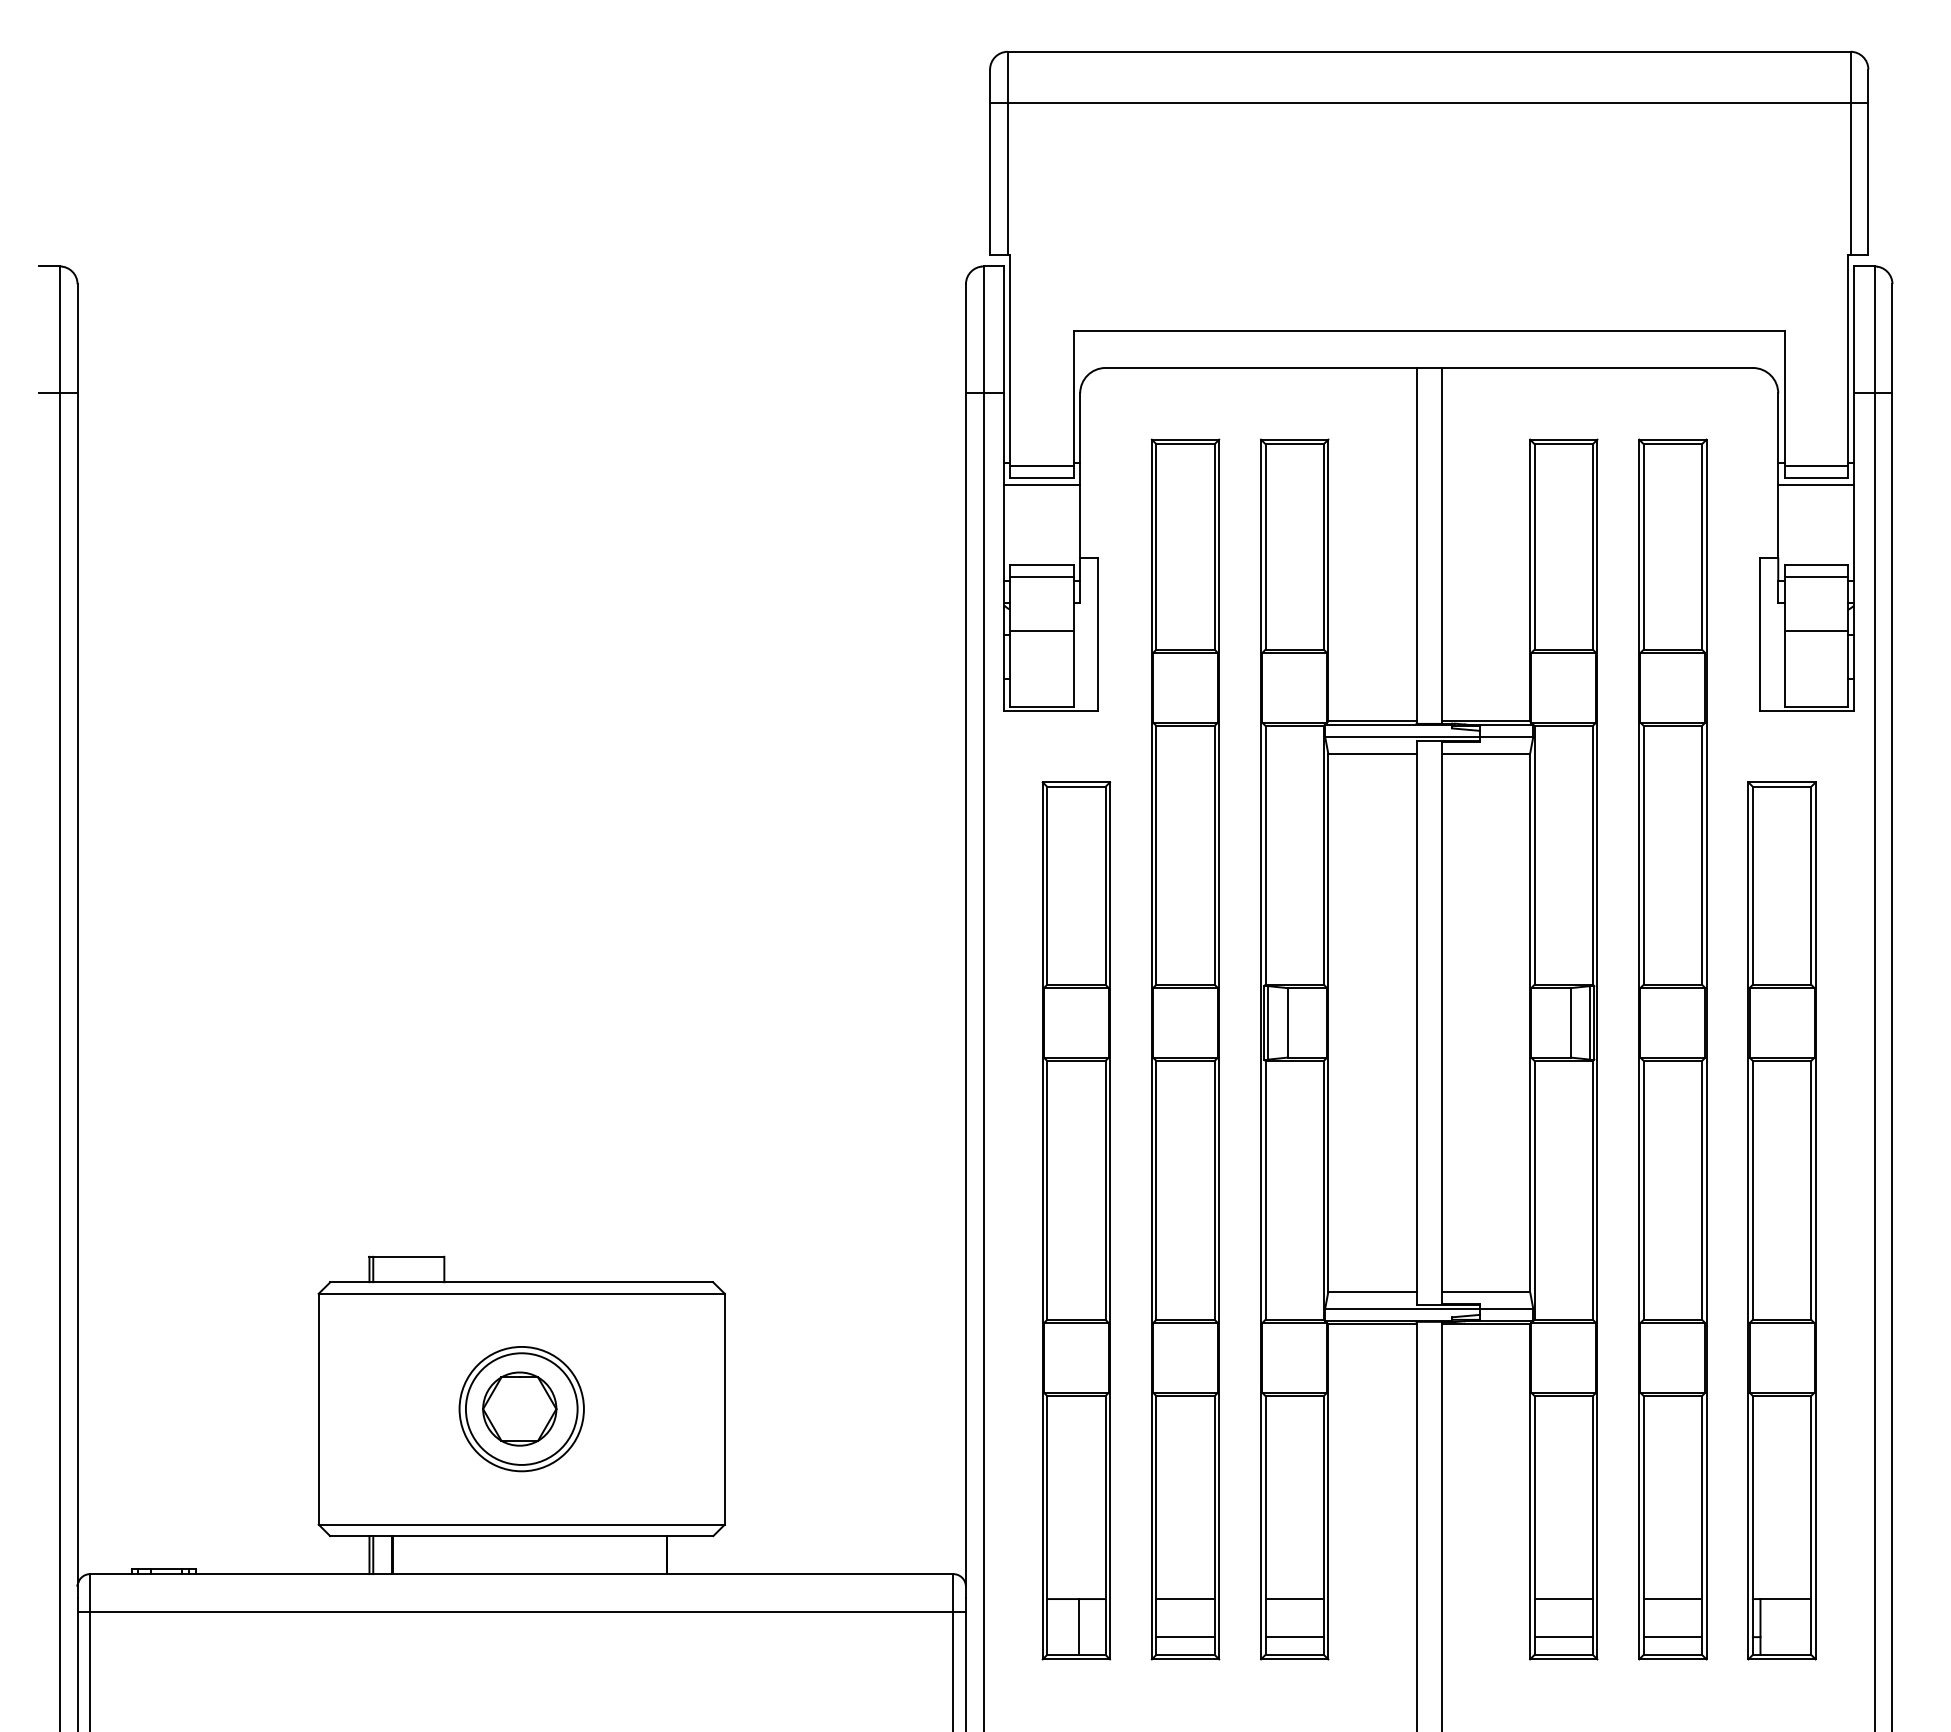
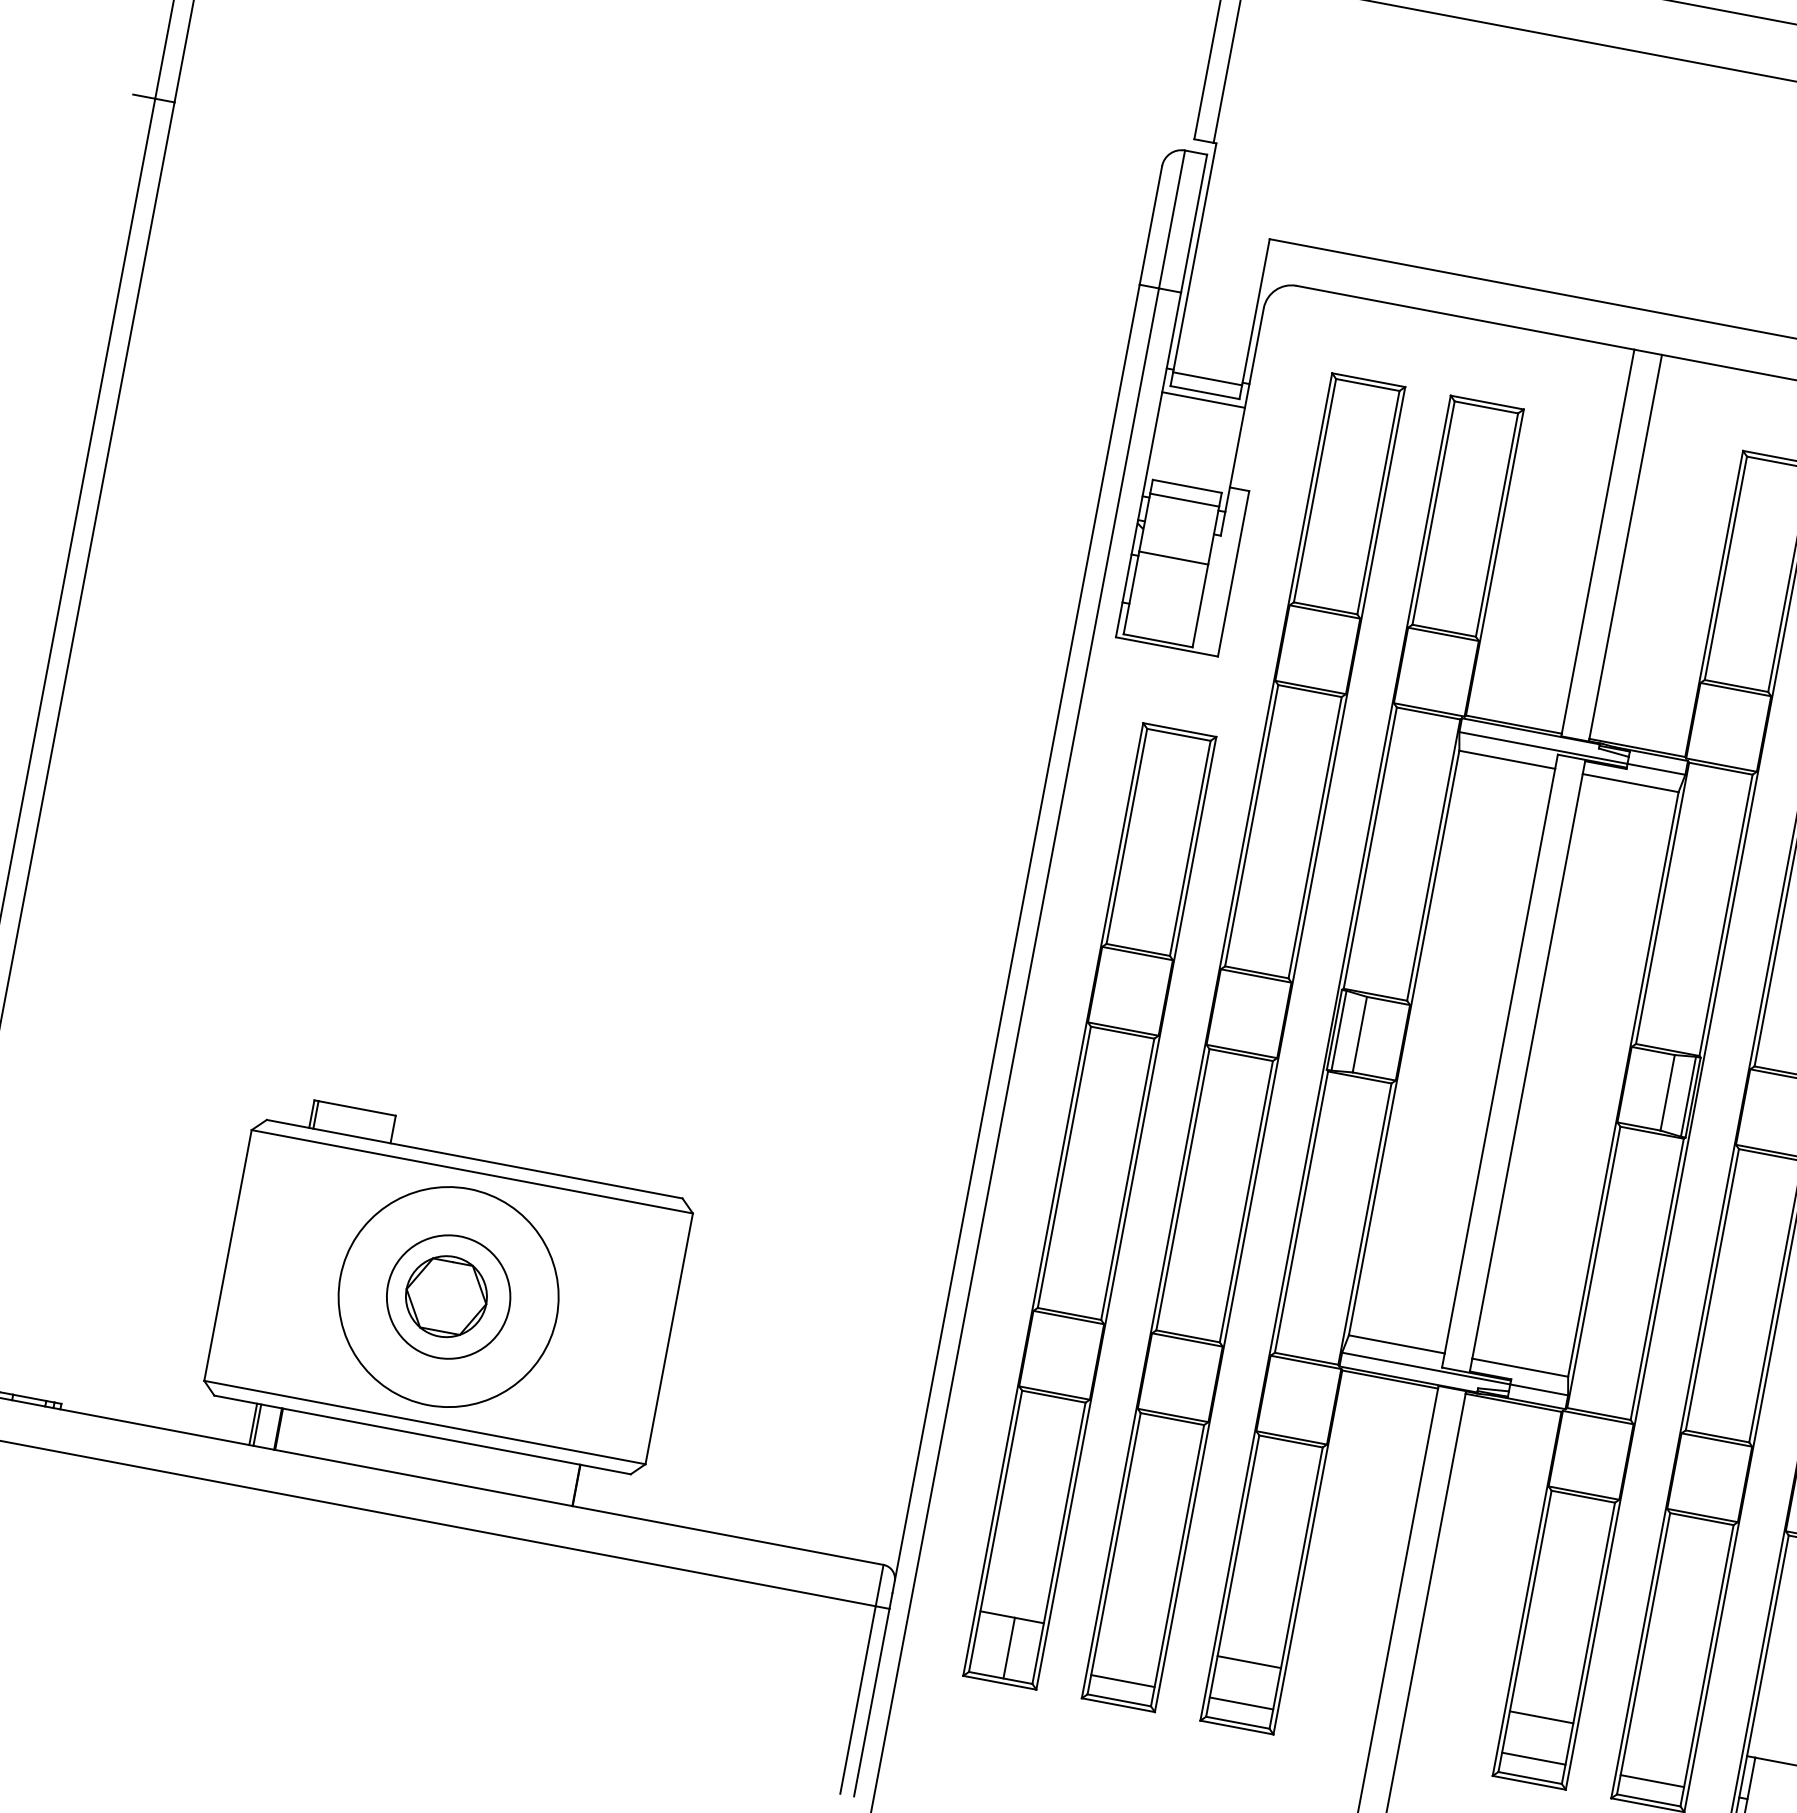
circle: (521, 1408) -> (448, 1296), size x1.6
line: (1185, 1599) -> (1130, 1640), removed
line: (1672, 1599) -> (1659, 1740), removed

